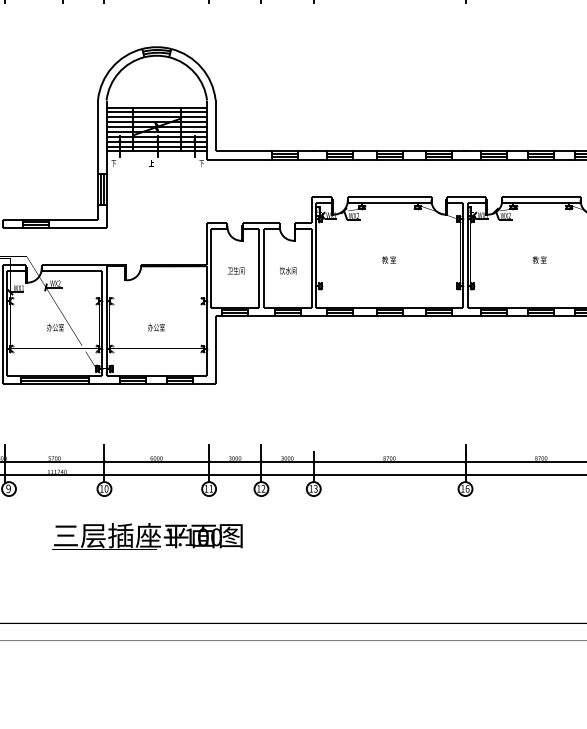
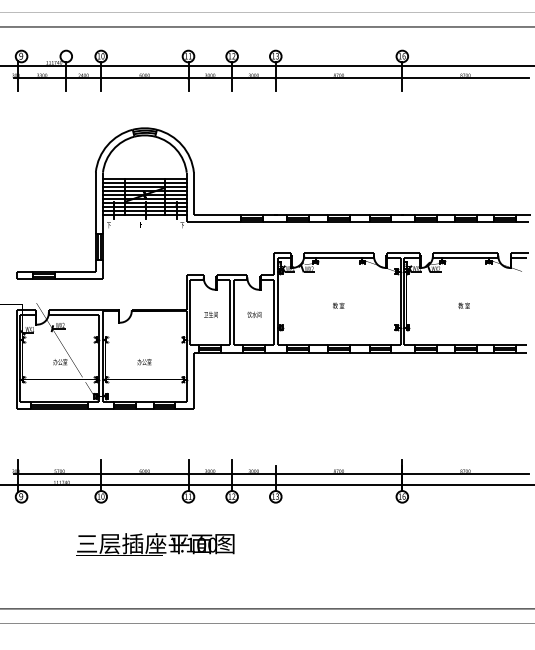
text: (147, 536) -> (155, 544), moved

